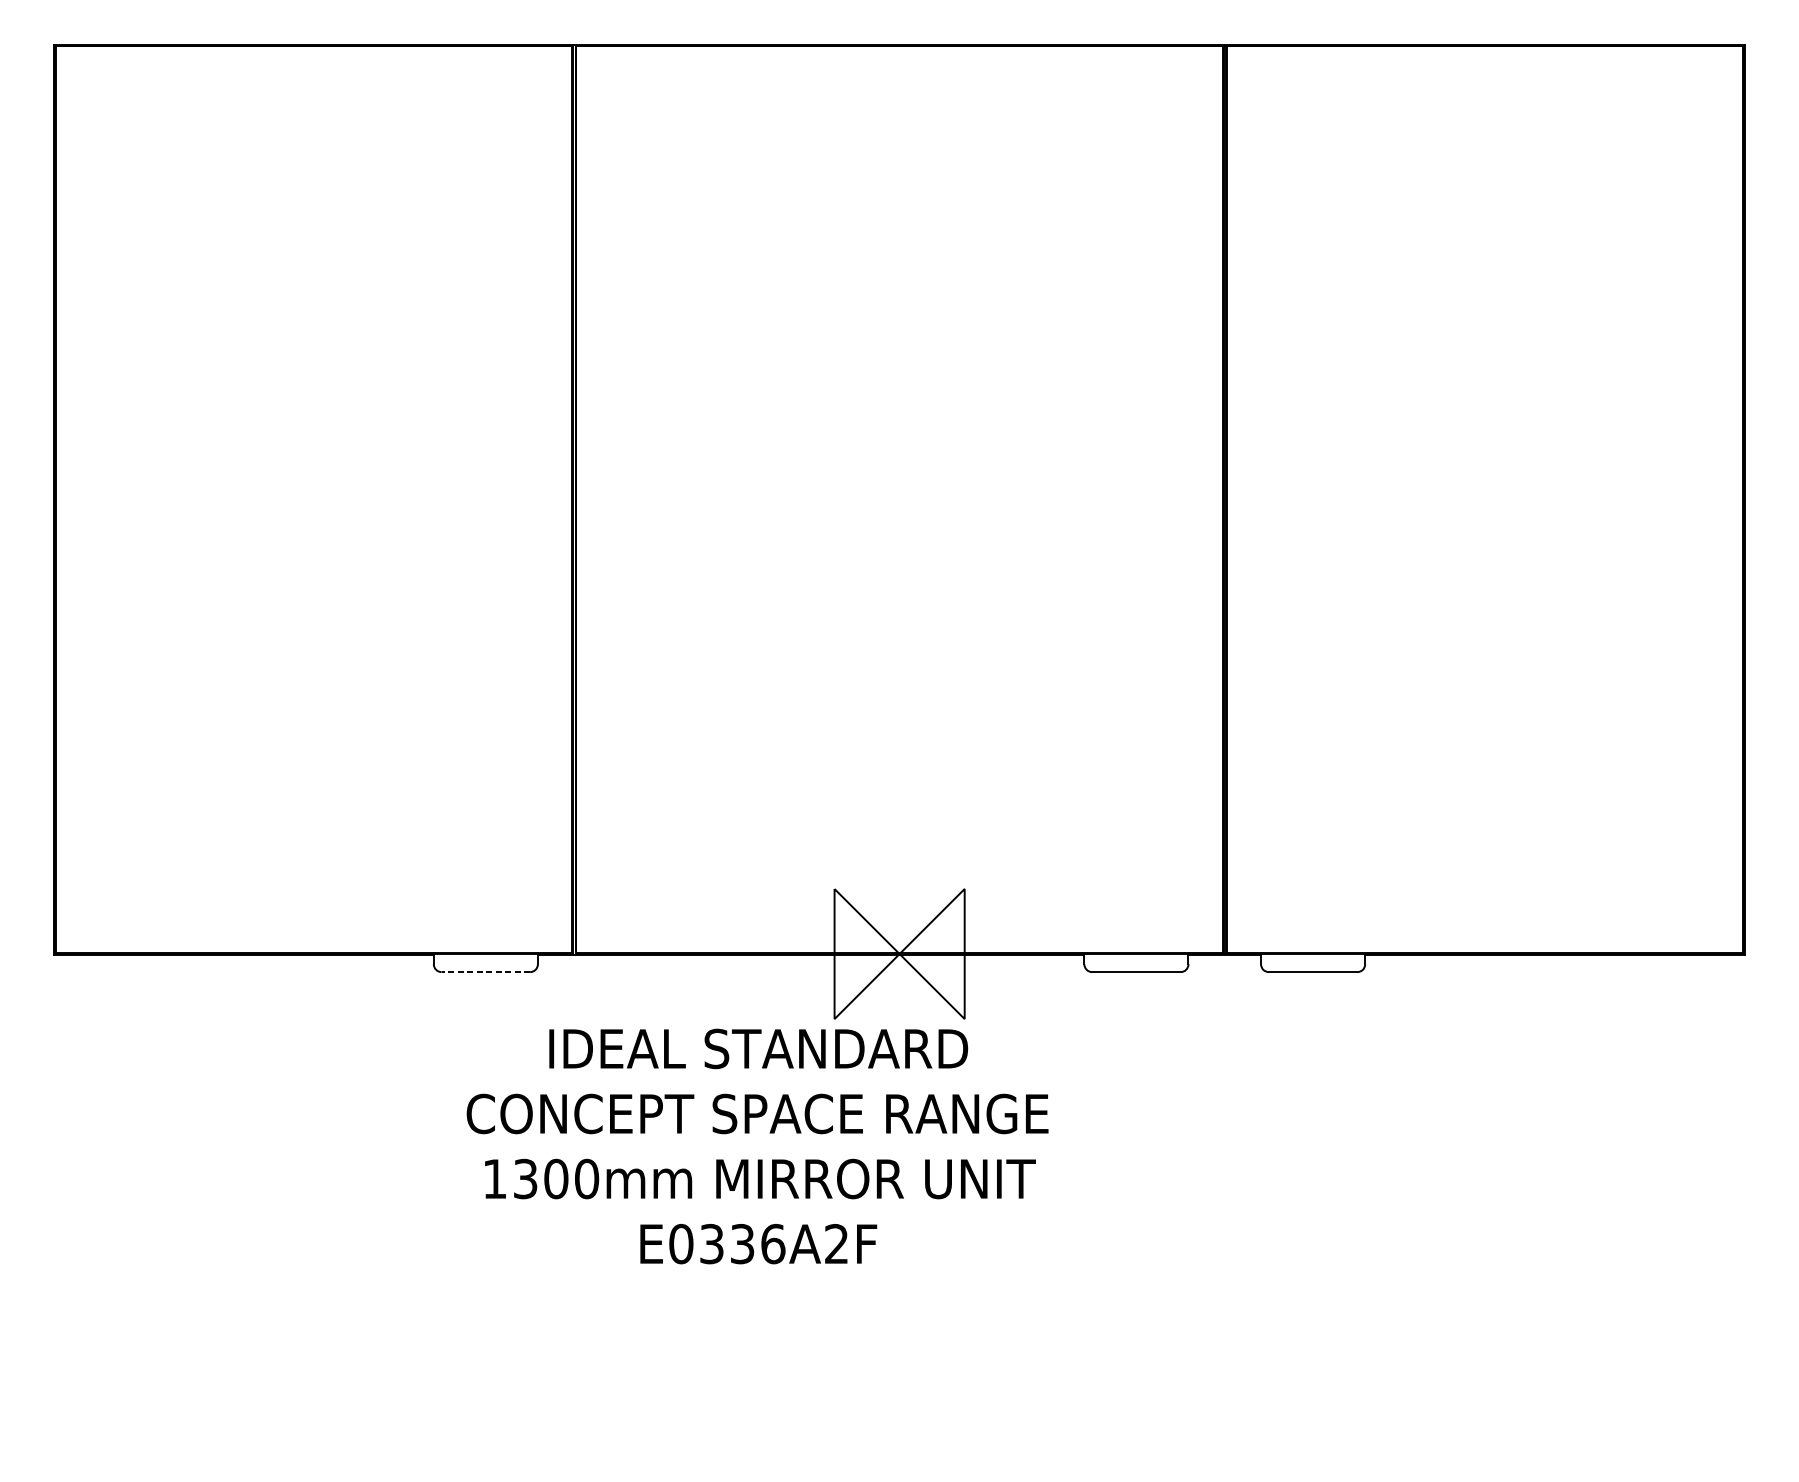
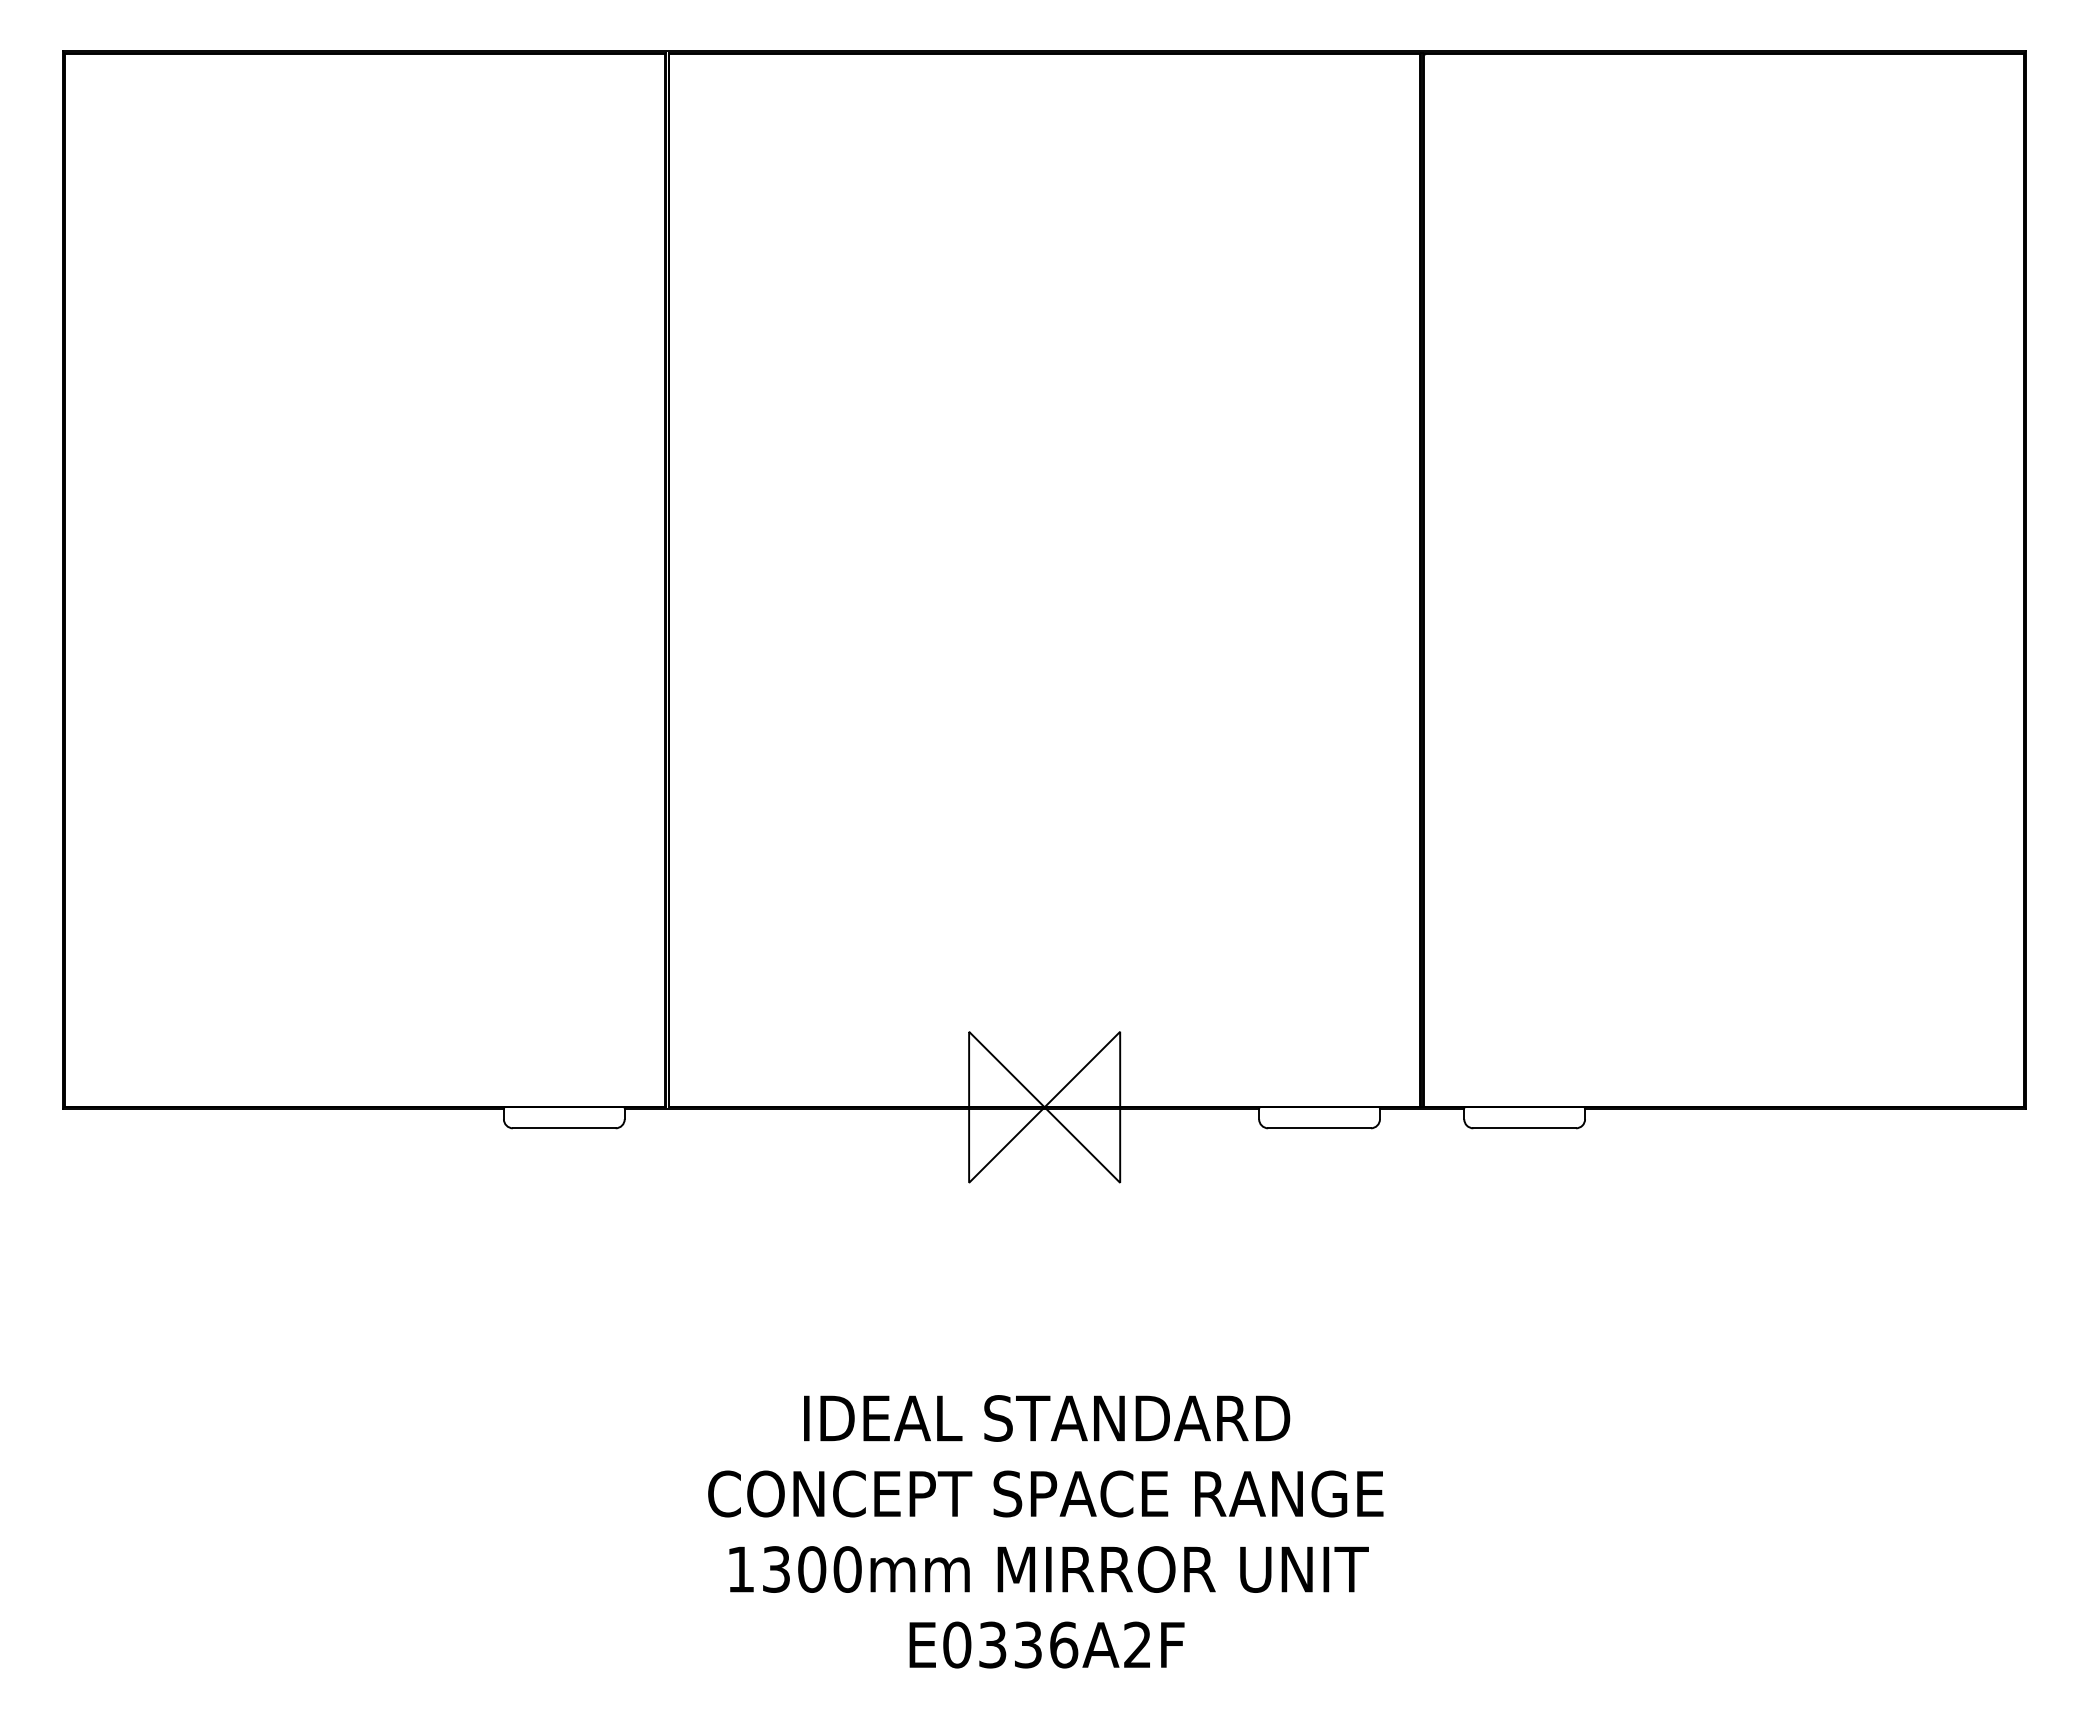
line: (485, 972) -> (563, 1128), dashed -> solid
text: (757, 1146) -> (1045, 1531), moved

